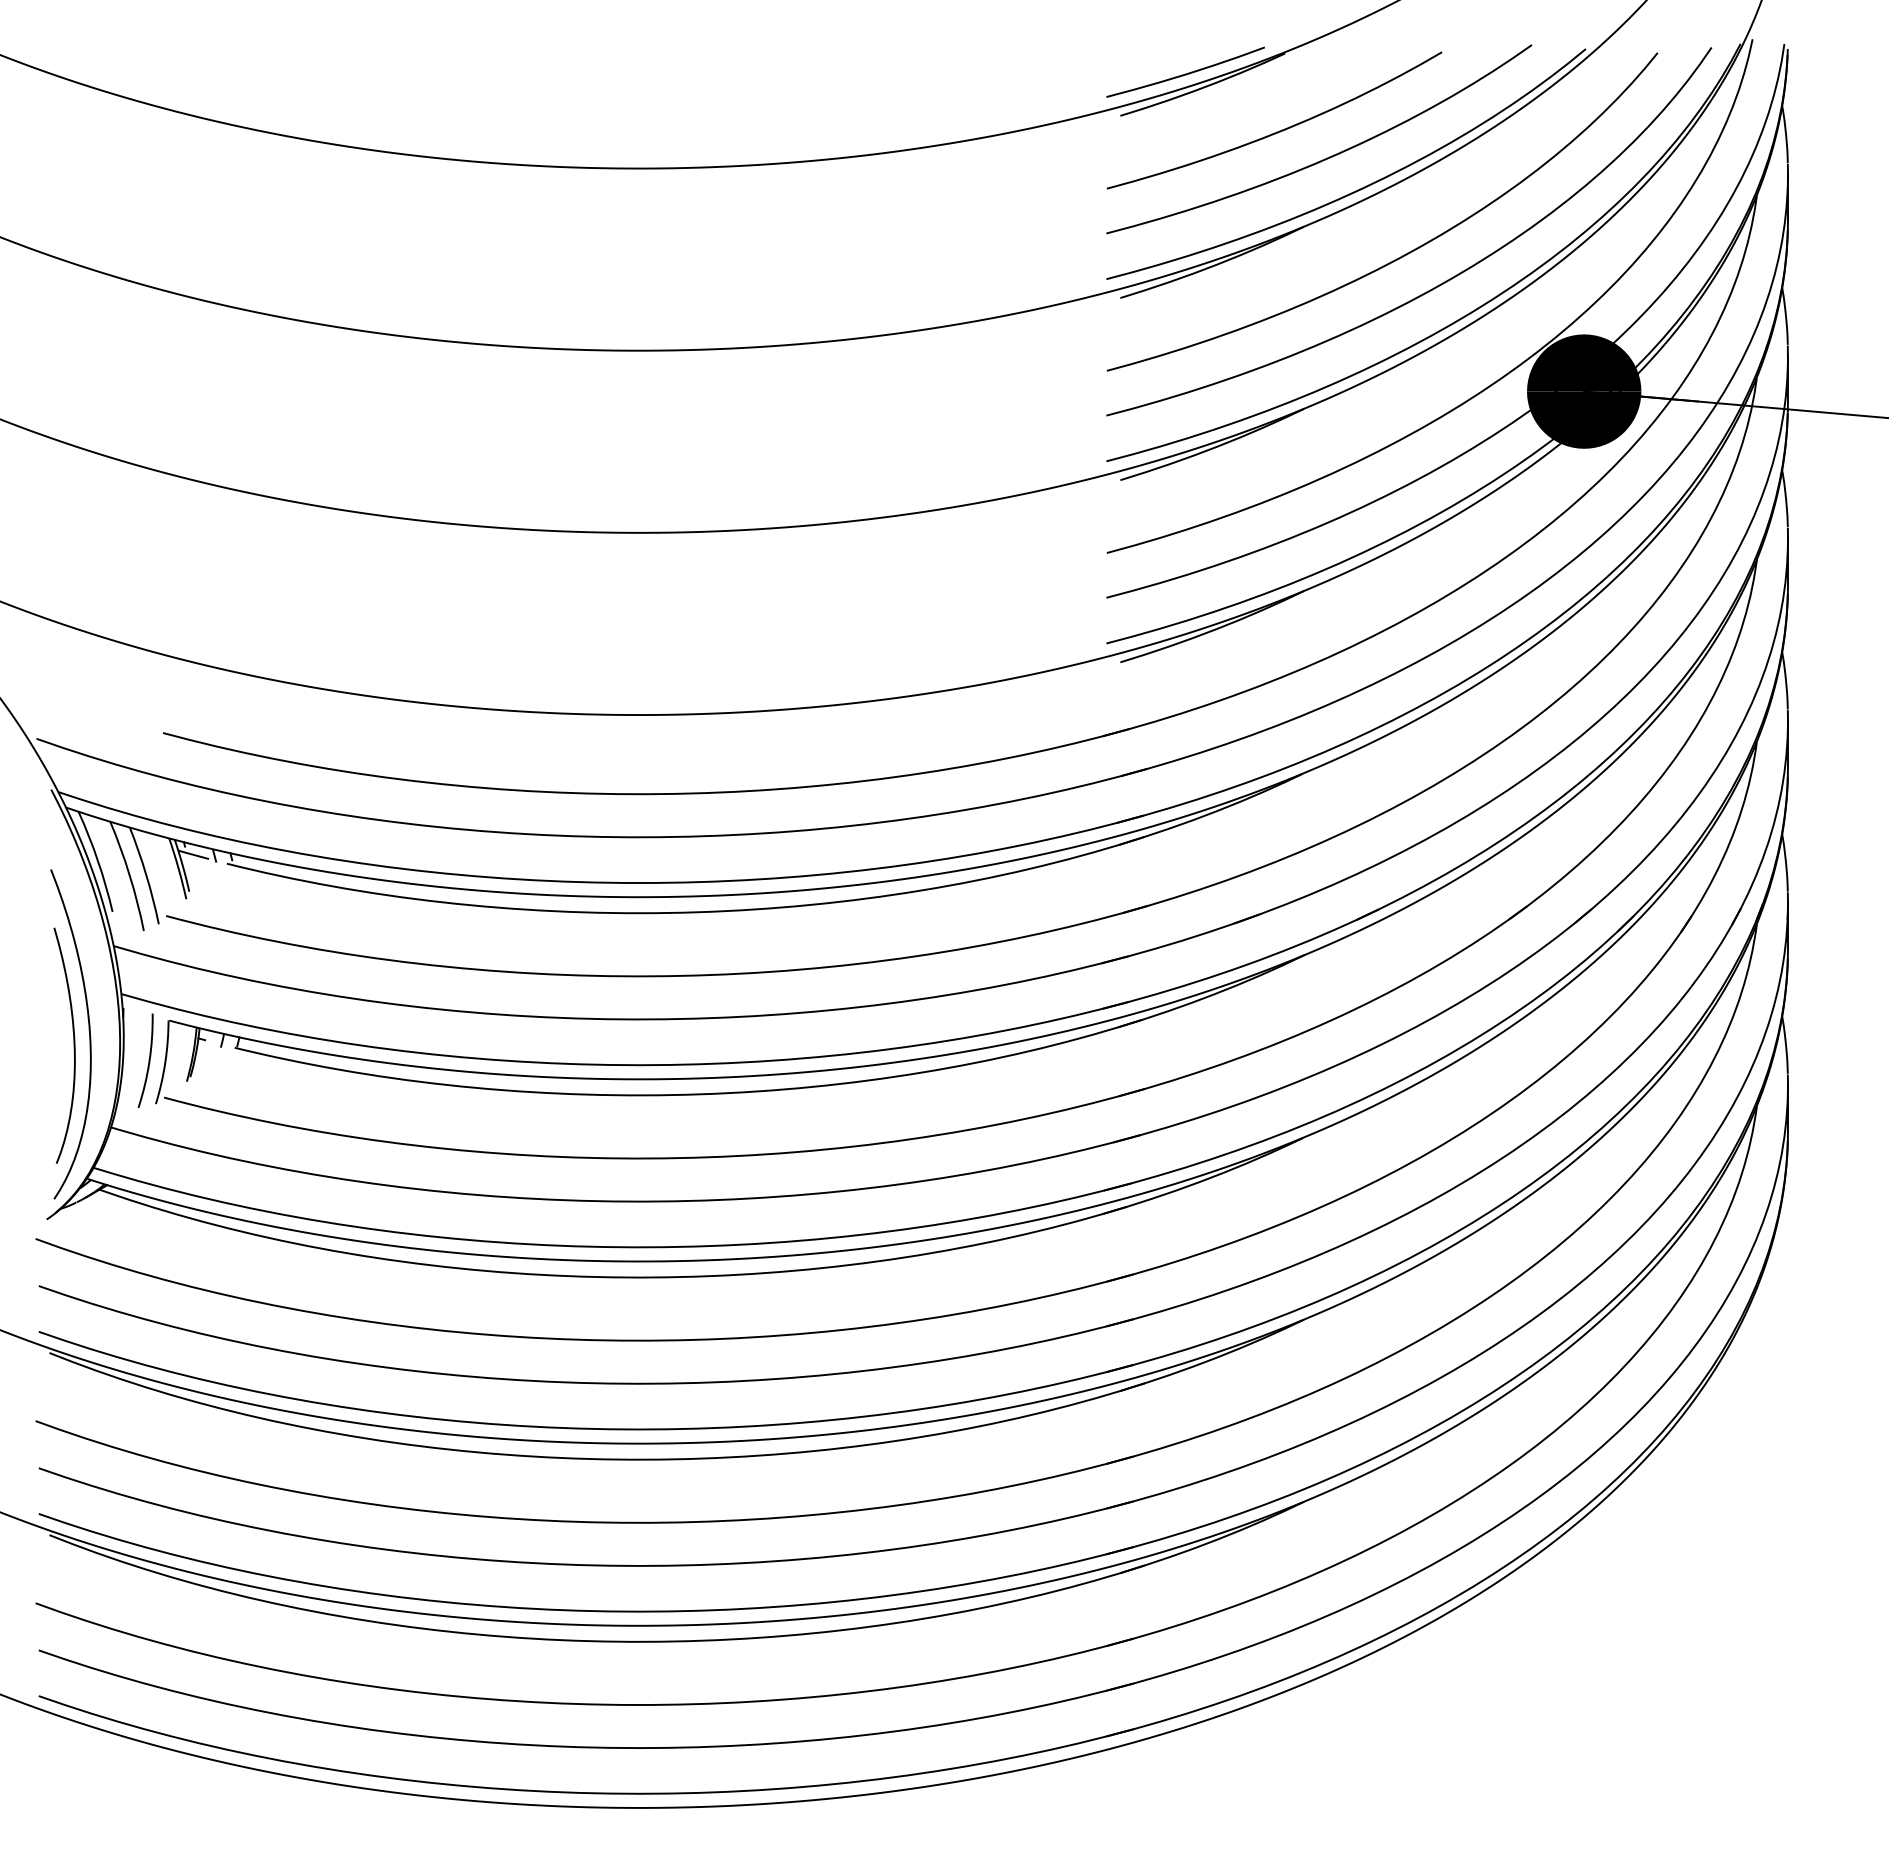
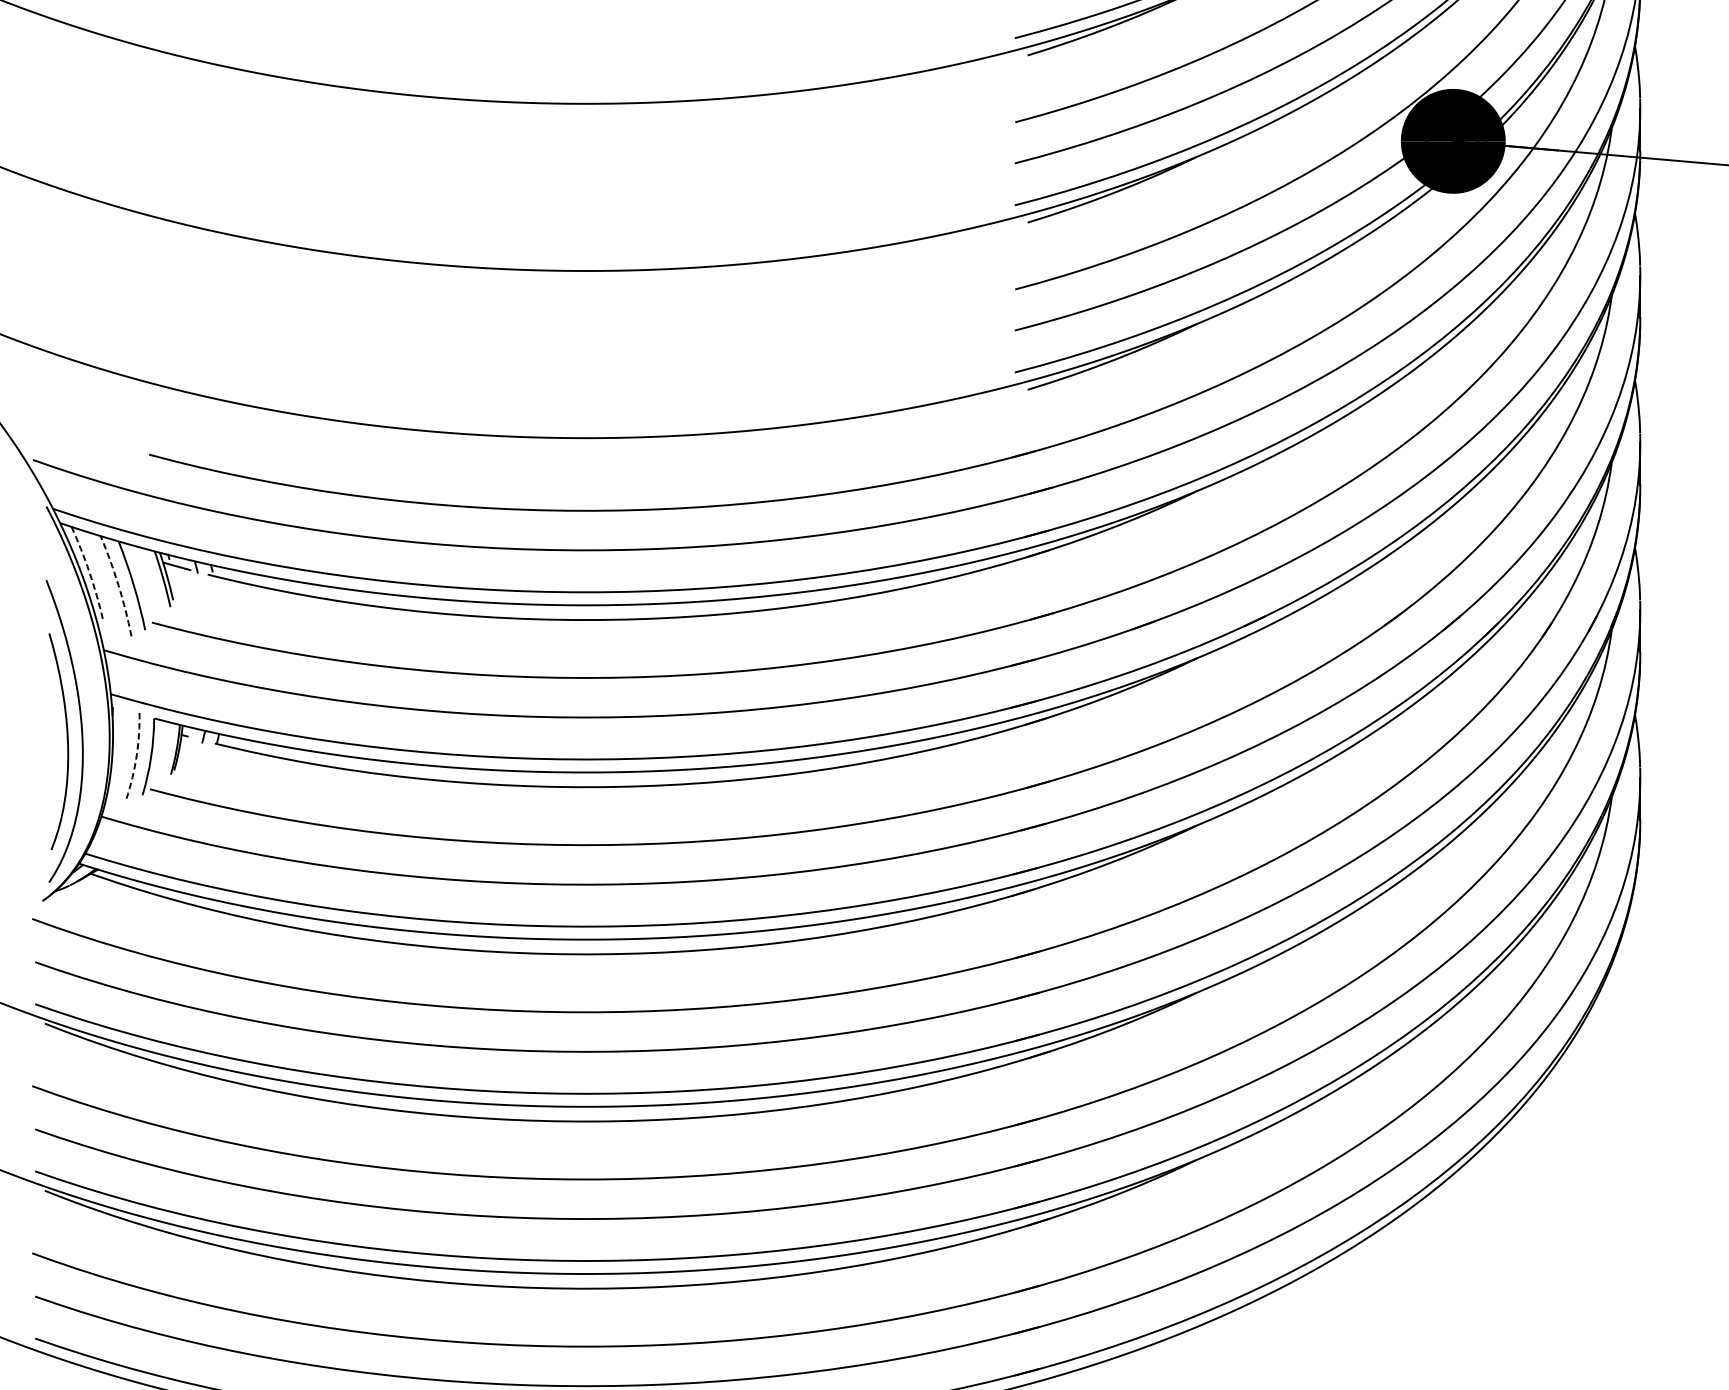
arc: (98, 860) -> (89, 571), solid -> dashed
arc: (129, 875) -> (118, 585), solid -> dashed
arc: (149, 1061) -> (136, 756), solid -> dashed

